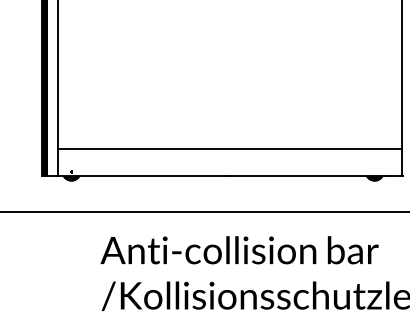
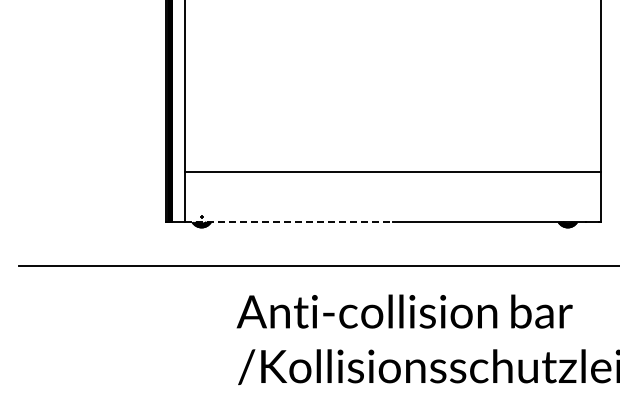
line: (229, 149) -> (392, 172), moved
line: (144, 176) -> (289, 222), solid -> dashed

